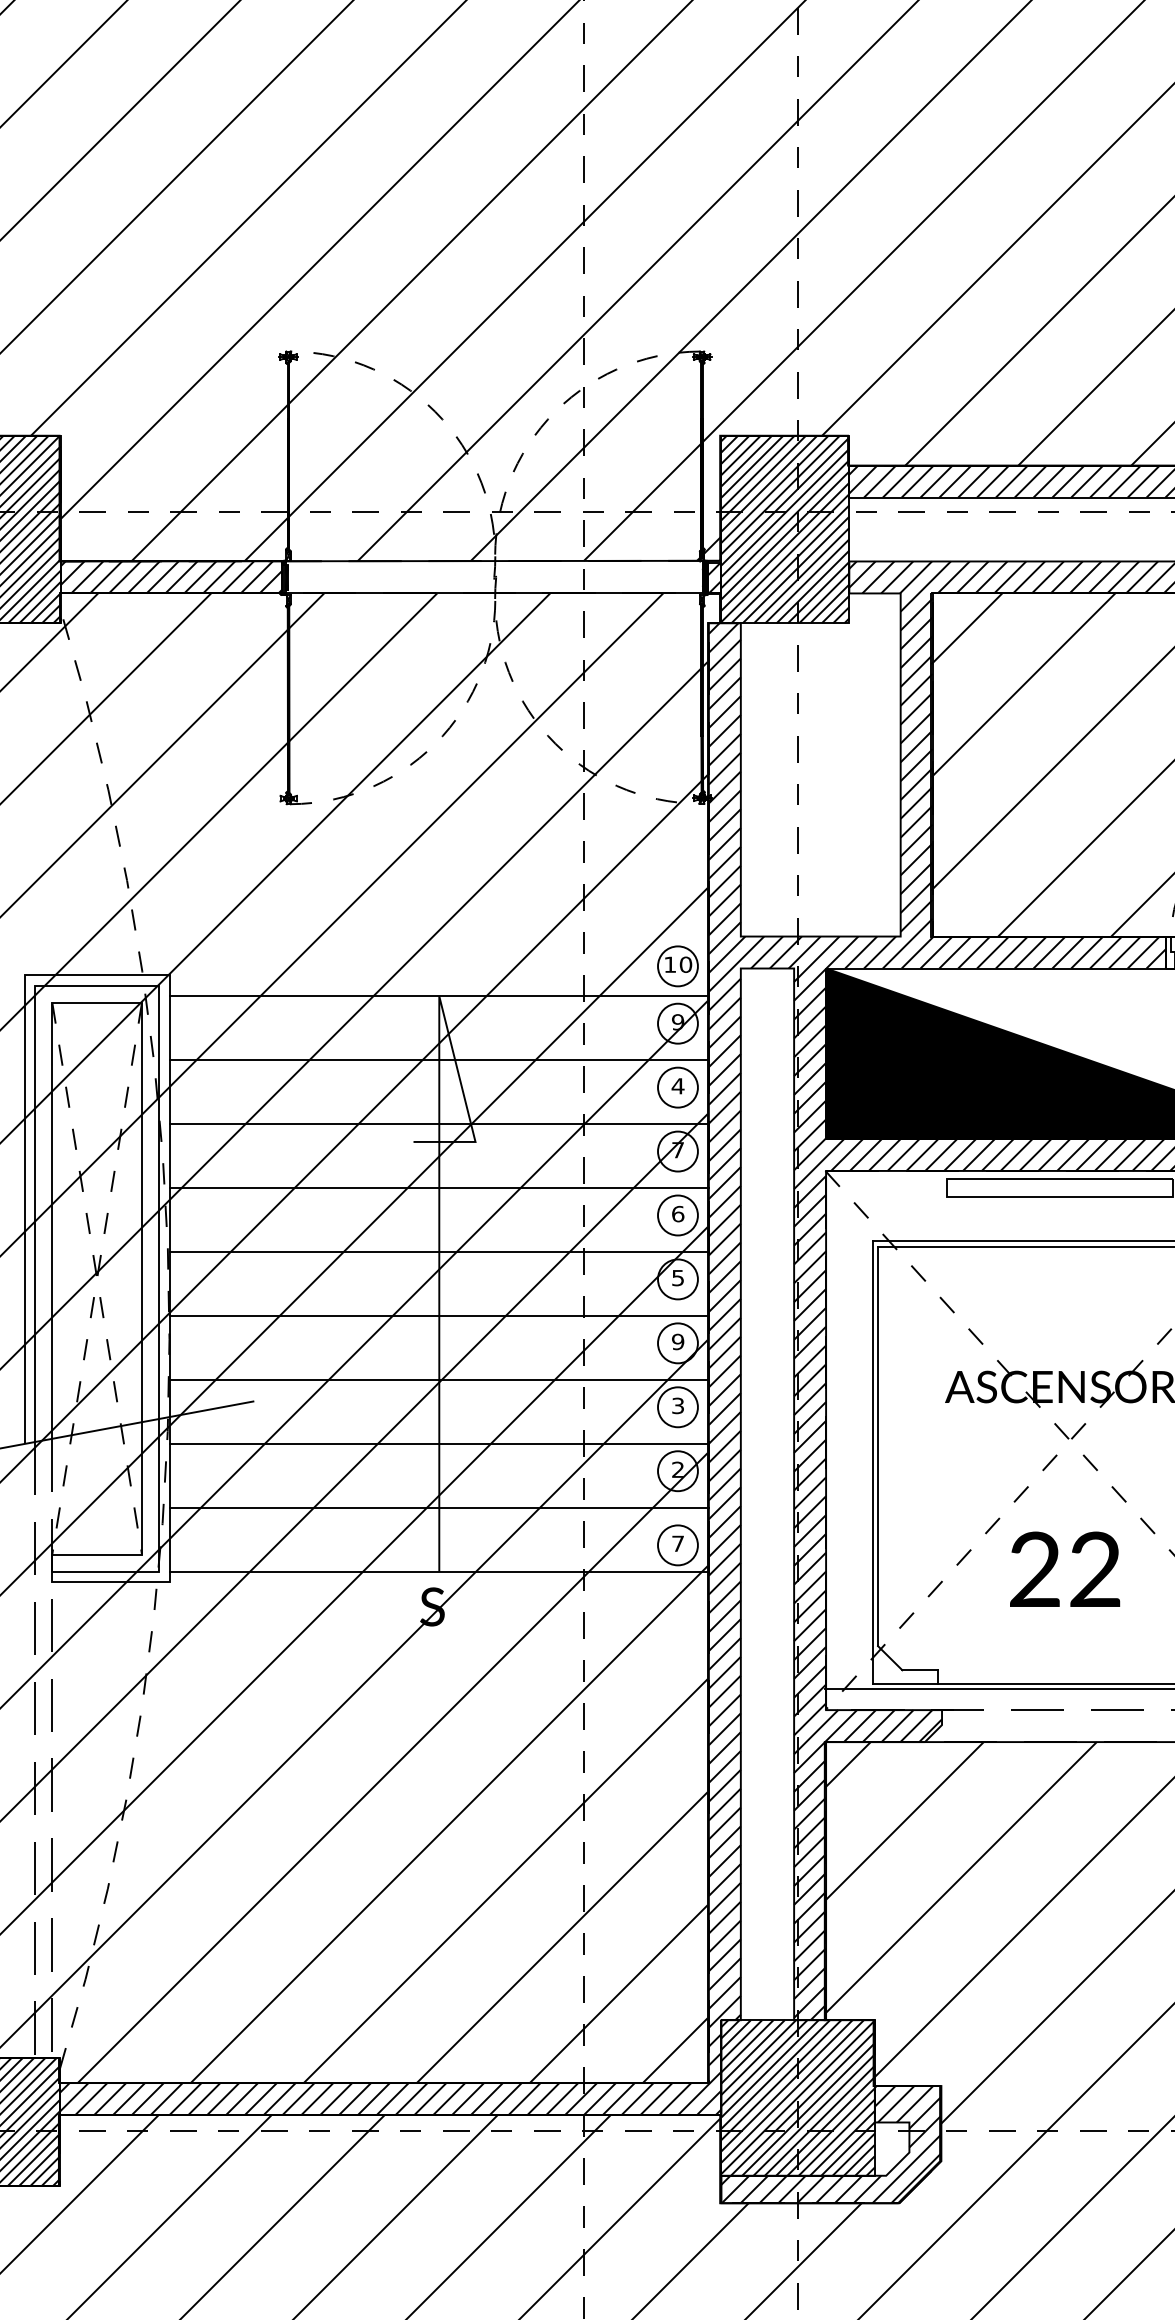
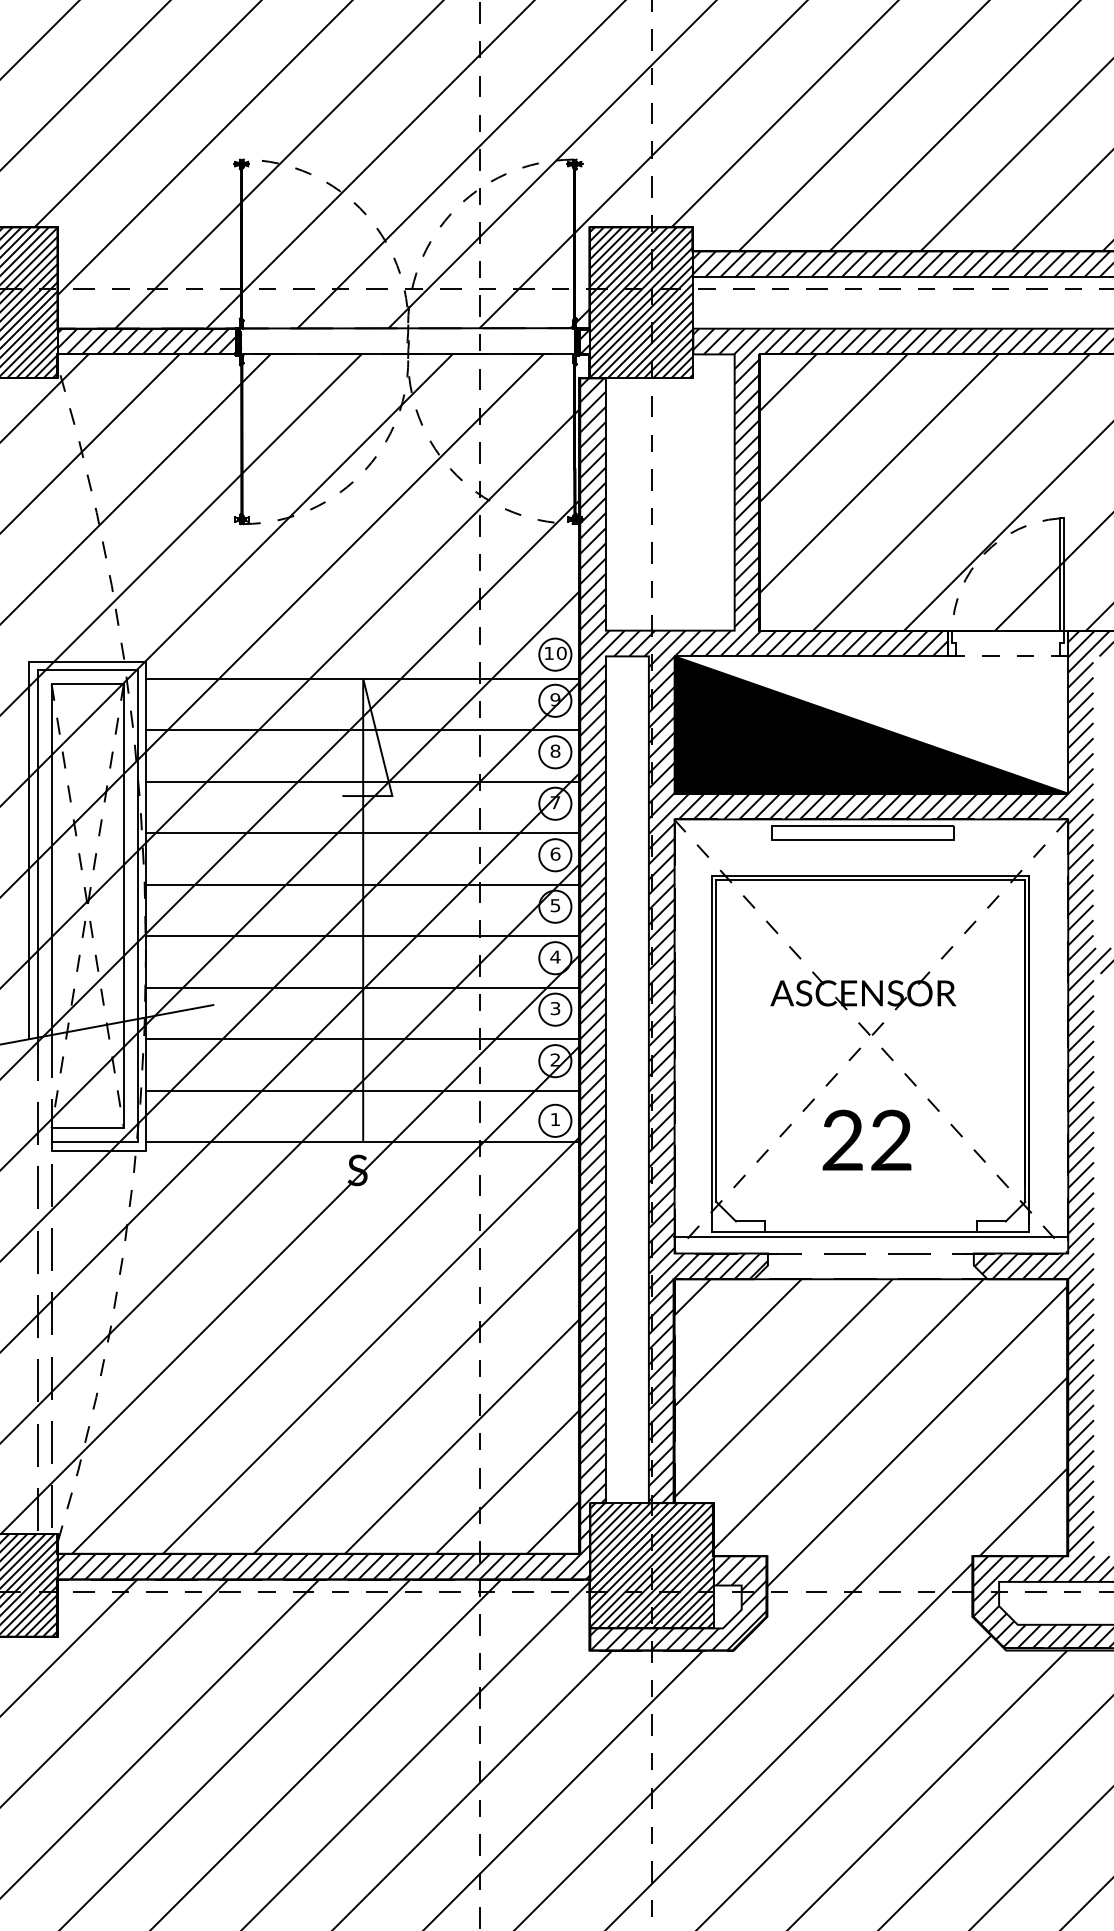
text: (678, 1085) -> (555, 750), 4 -> 8
text: (678, 1341) -> (555, 956), 9 -> 4
text: (678, 1543) -> (555, 1119), 7 -> 1

